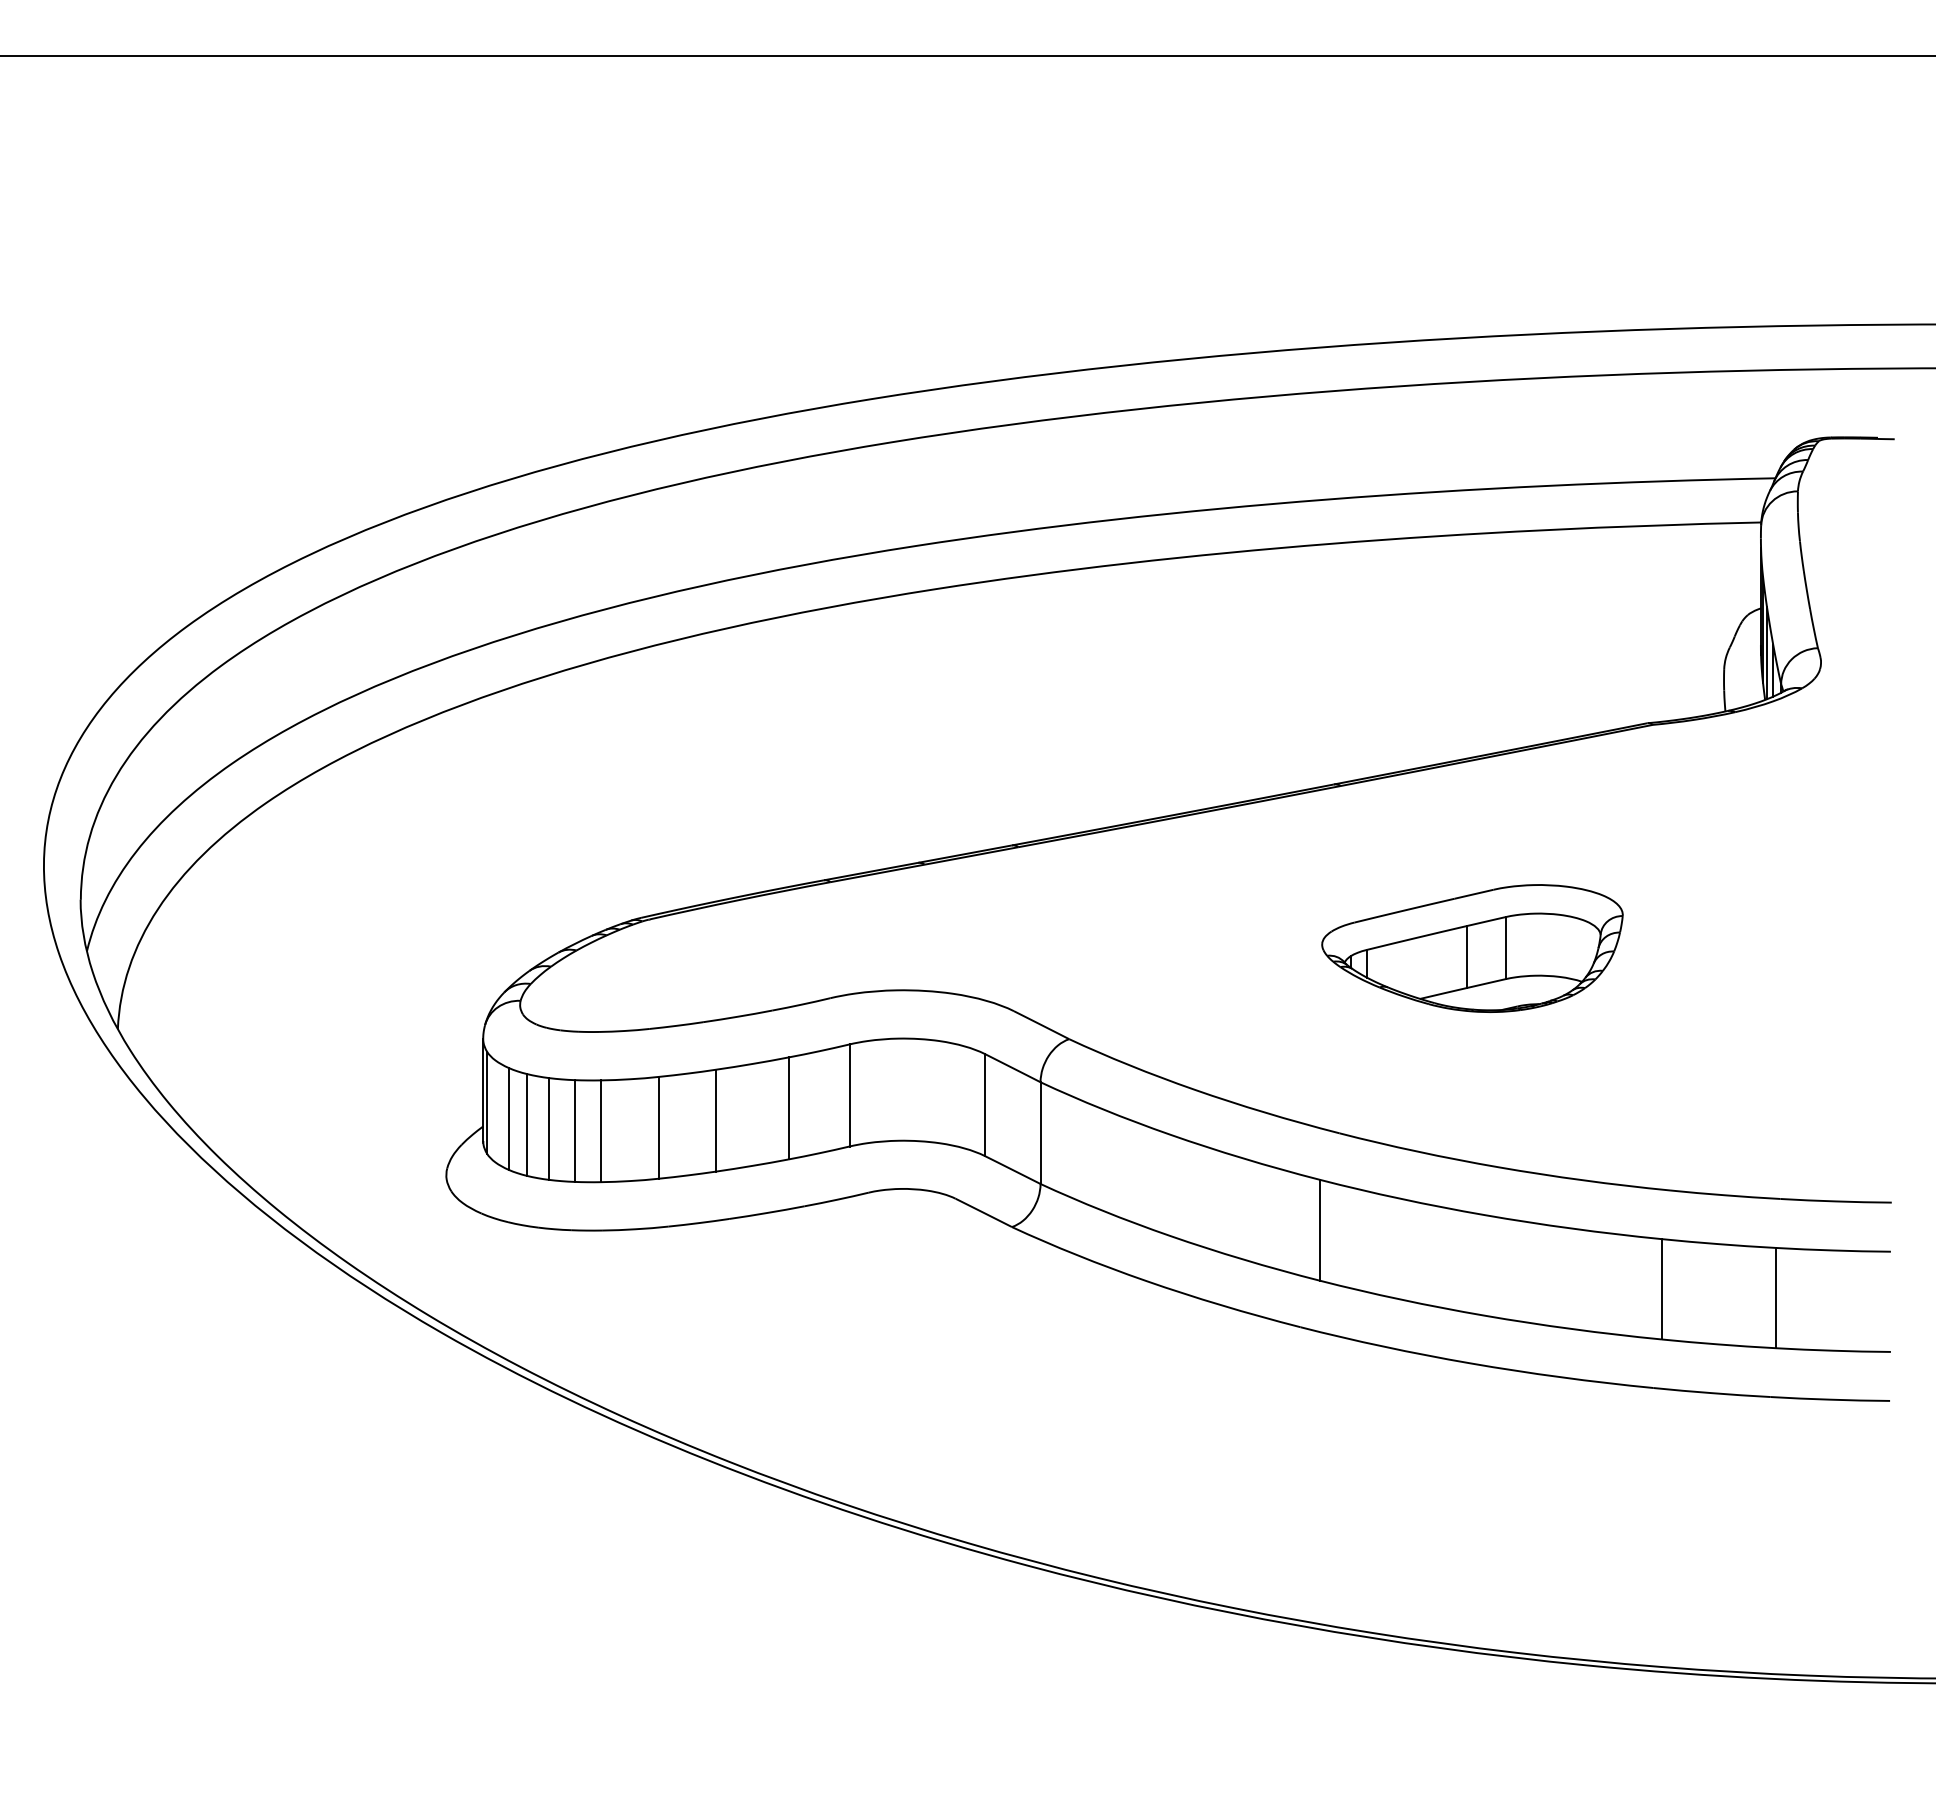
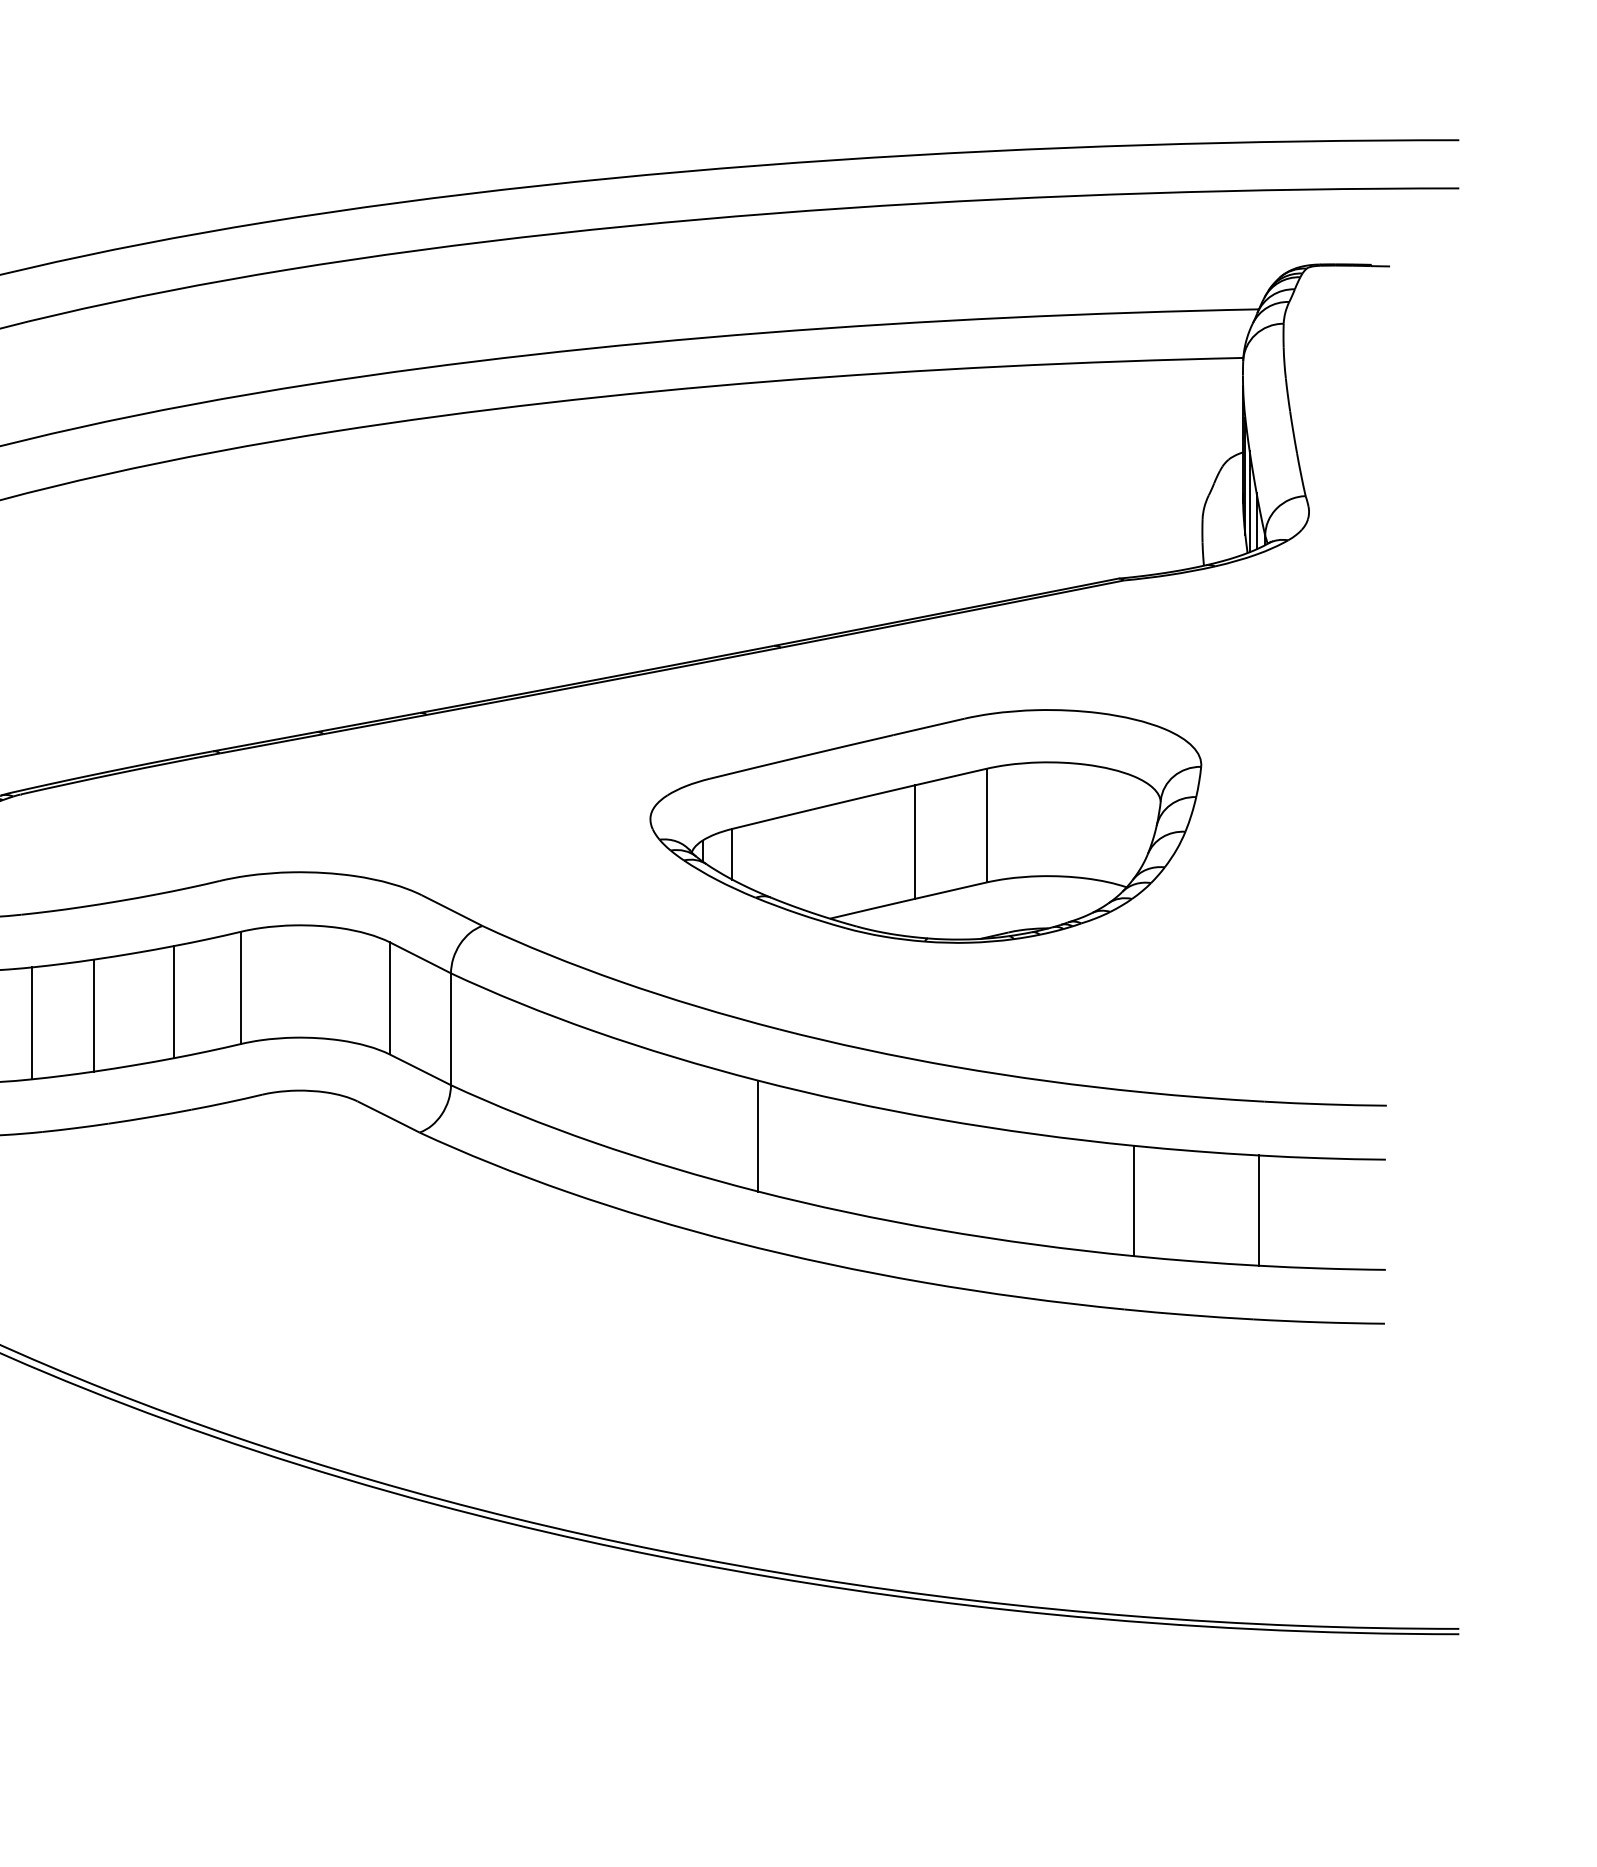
part: (1472, 948) -> (925, 826), size x1.67

